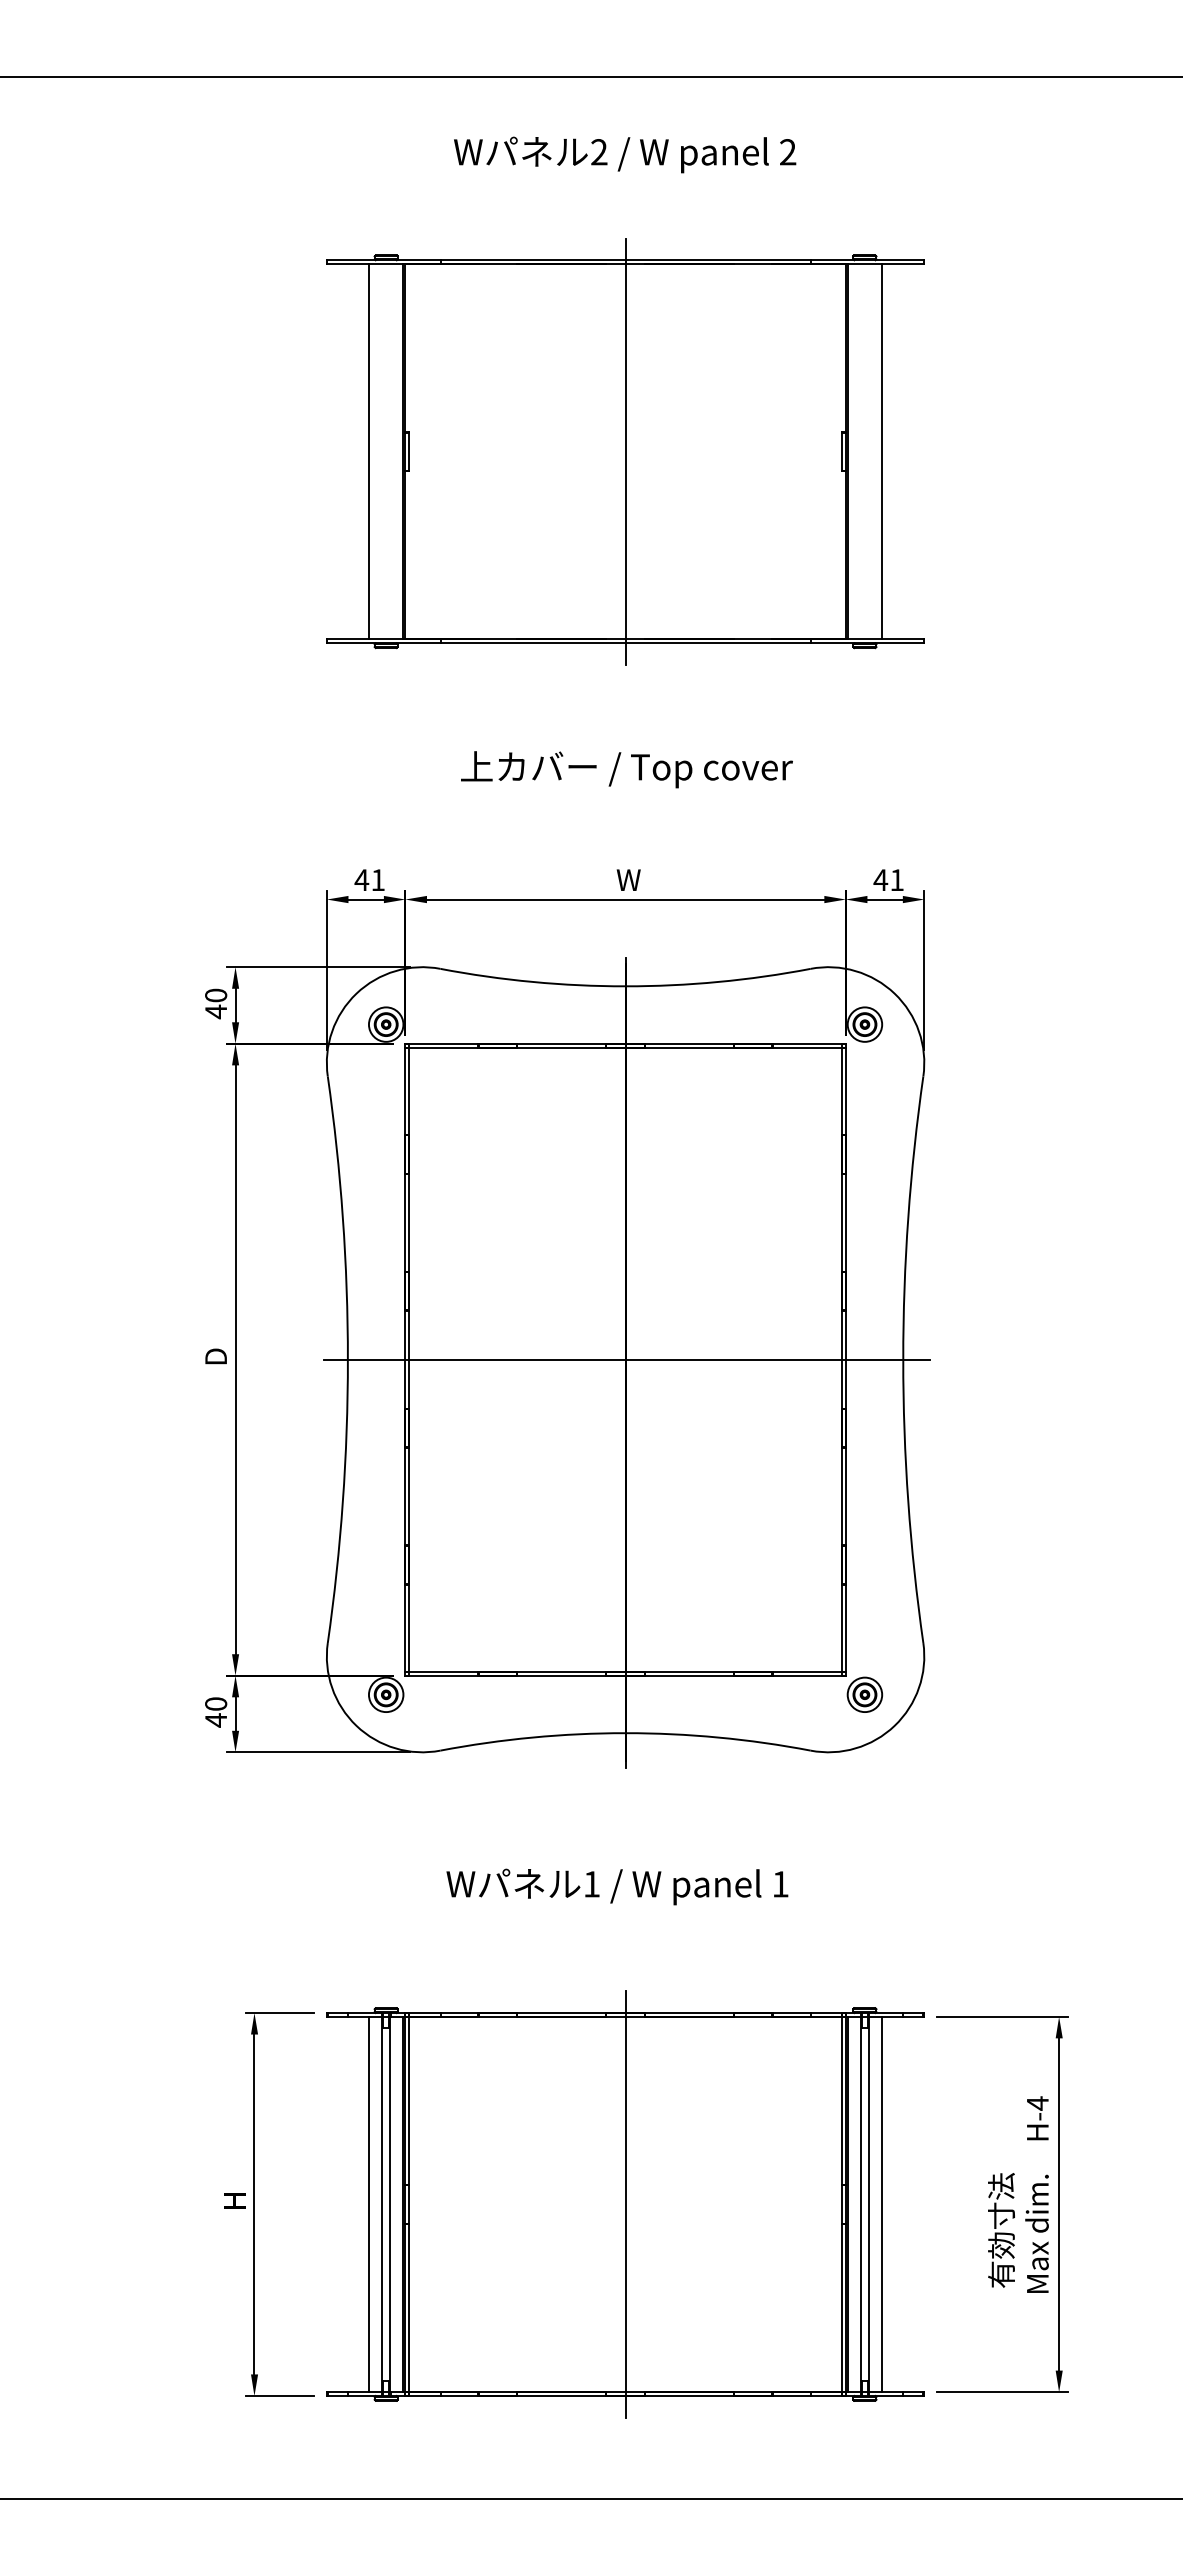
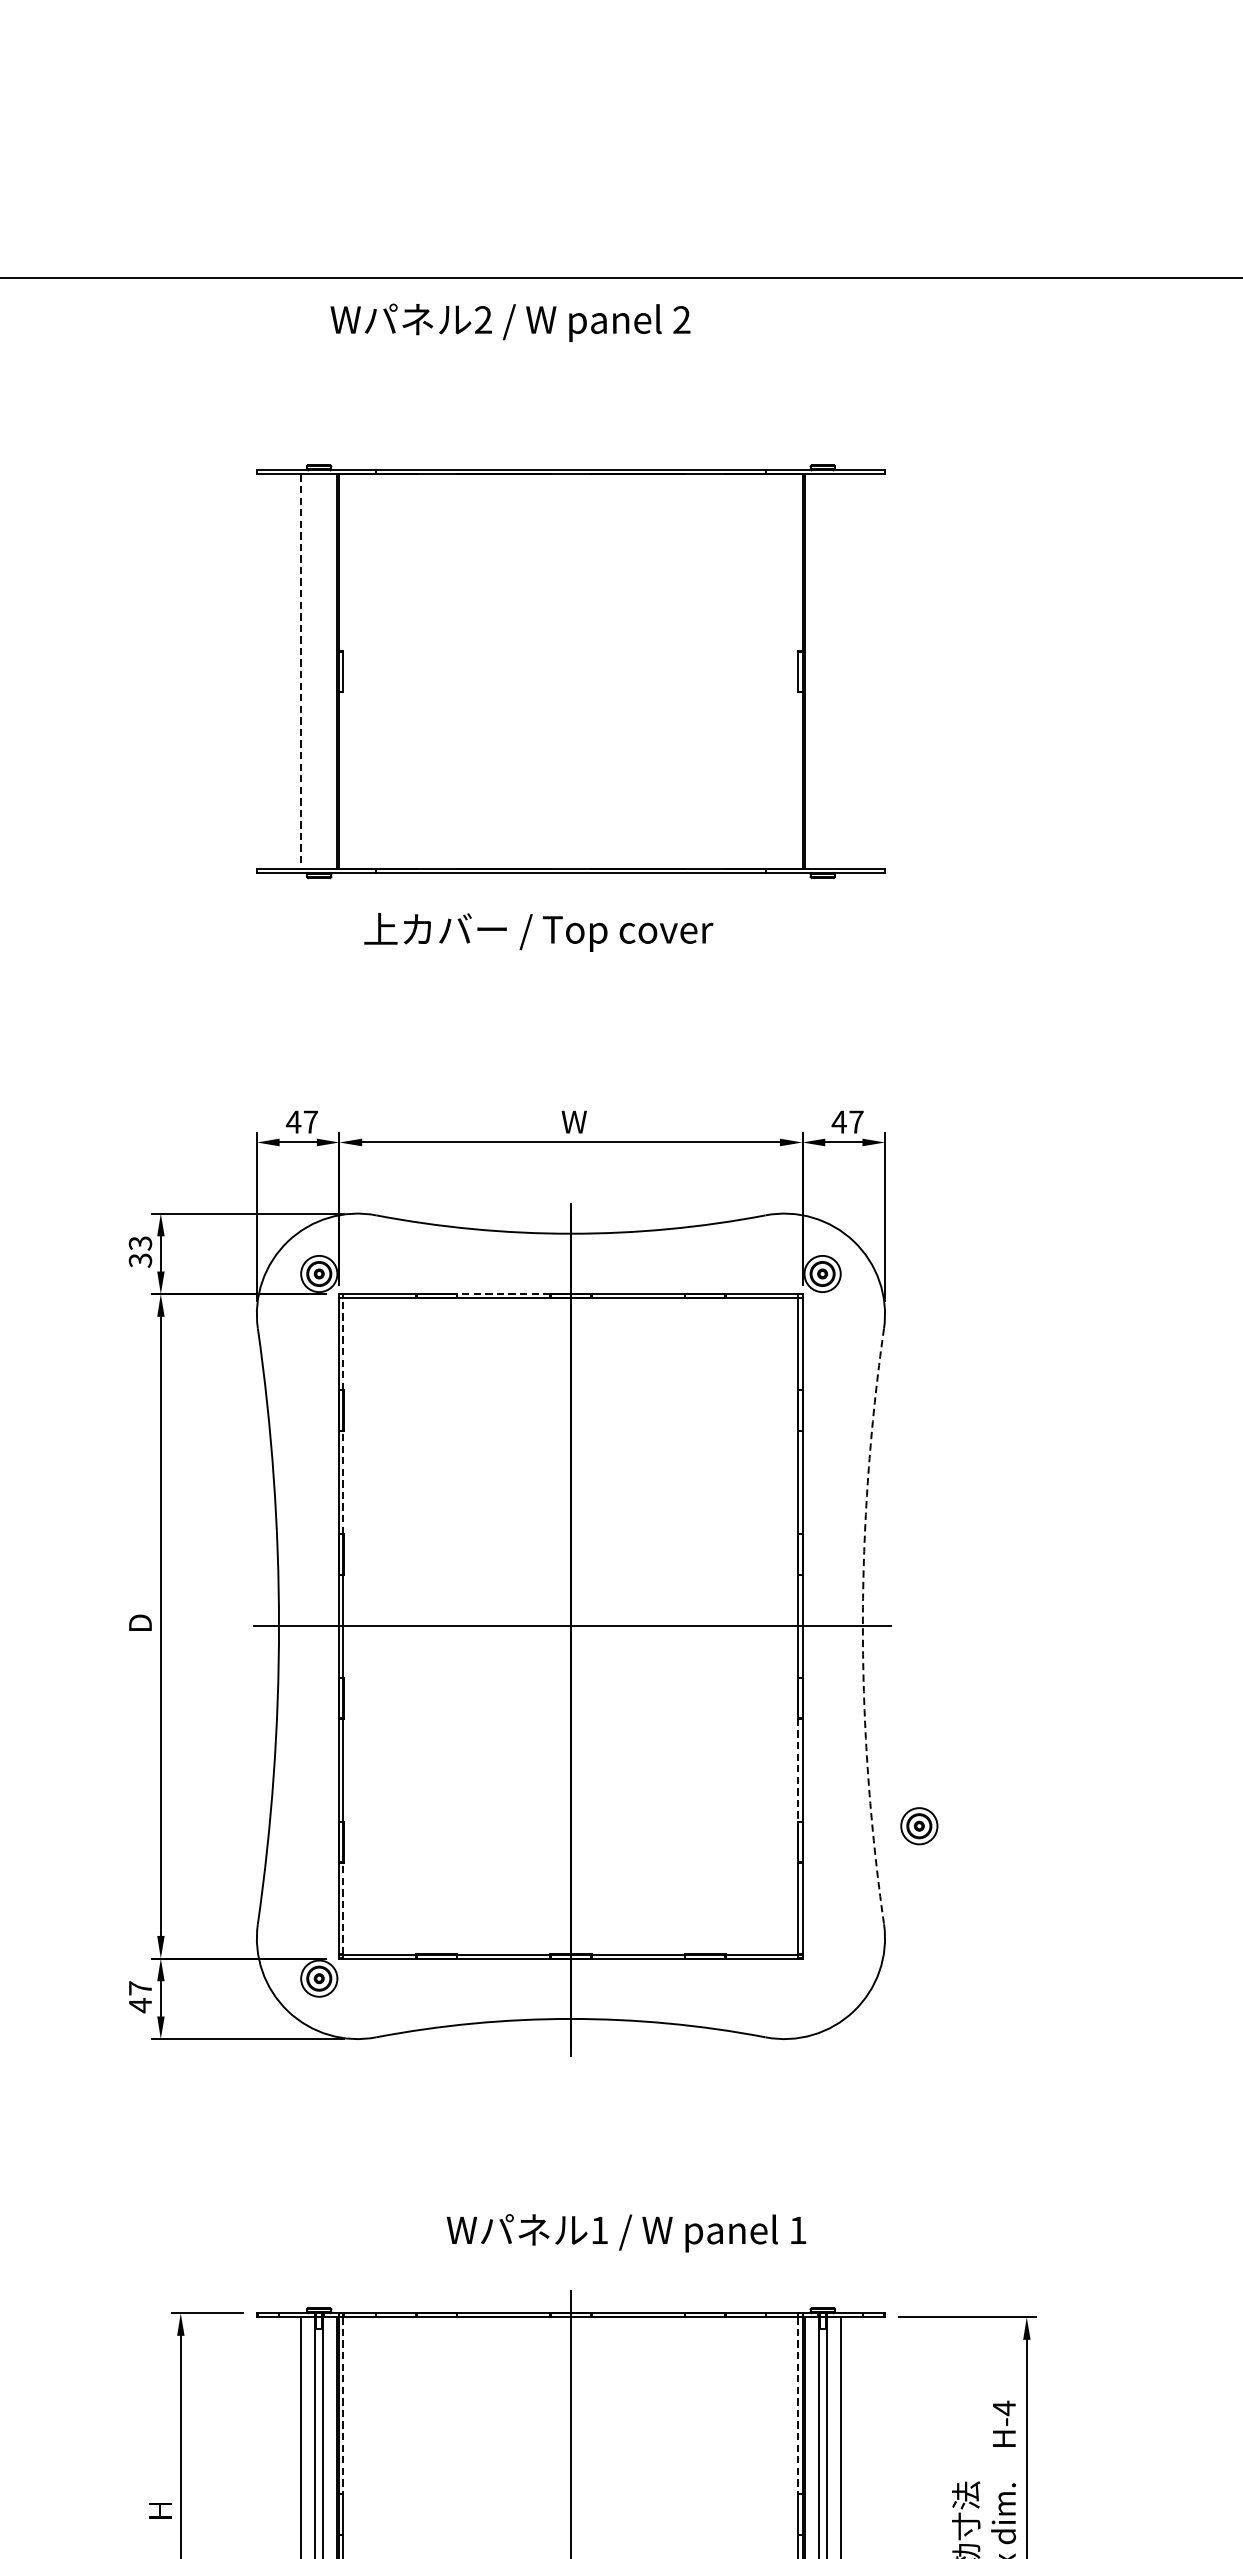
text: (625, 154) -> (510, 322), moved
line: (368, 451) -> (300, 671), solid -> dashed
line: (625, 451) -> (570, 671), removed
line: (882, 451) -> (841, 671), removed
text: (626, 769) -> (538, 932), moved
text: (377, 879) -> (310, 1121), 41 -> 47
text: (896, 879) -> (855, 1121), 41 -> 47
text: (216, 1003) -> (140, 1251), 40 -> 33
line: (561, 1043) -> (503, 1293), solid -> dashed
line: (409, 1091) -> (343, 1344), solid -> dashed
line: (409, 1222) -> (343, 1482), solid -> dashed
arc: (903, 1359) -> (863, 1626), solid -> dashed
line: (841, 1496) -> (797, 1770), solid -> dashed
line: (409, 1628) -> (343, 1908), solid -> dashed
part: (864, 1694) -> (918, 1825), moved
text: (216, 1703) -> (140, 1987), 40 -> 47
text: (617, 1886) -> (626, 2232), moved
line: (409, 2101) -> (343, 2406), solid -> dashed
line: (841, 2101) -> (797, 2406), solid -> dashed

